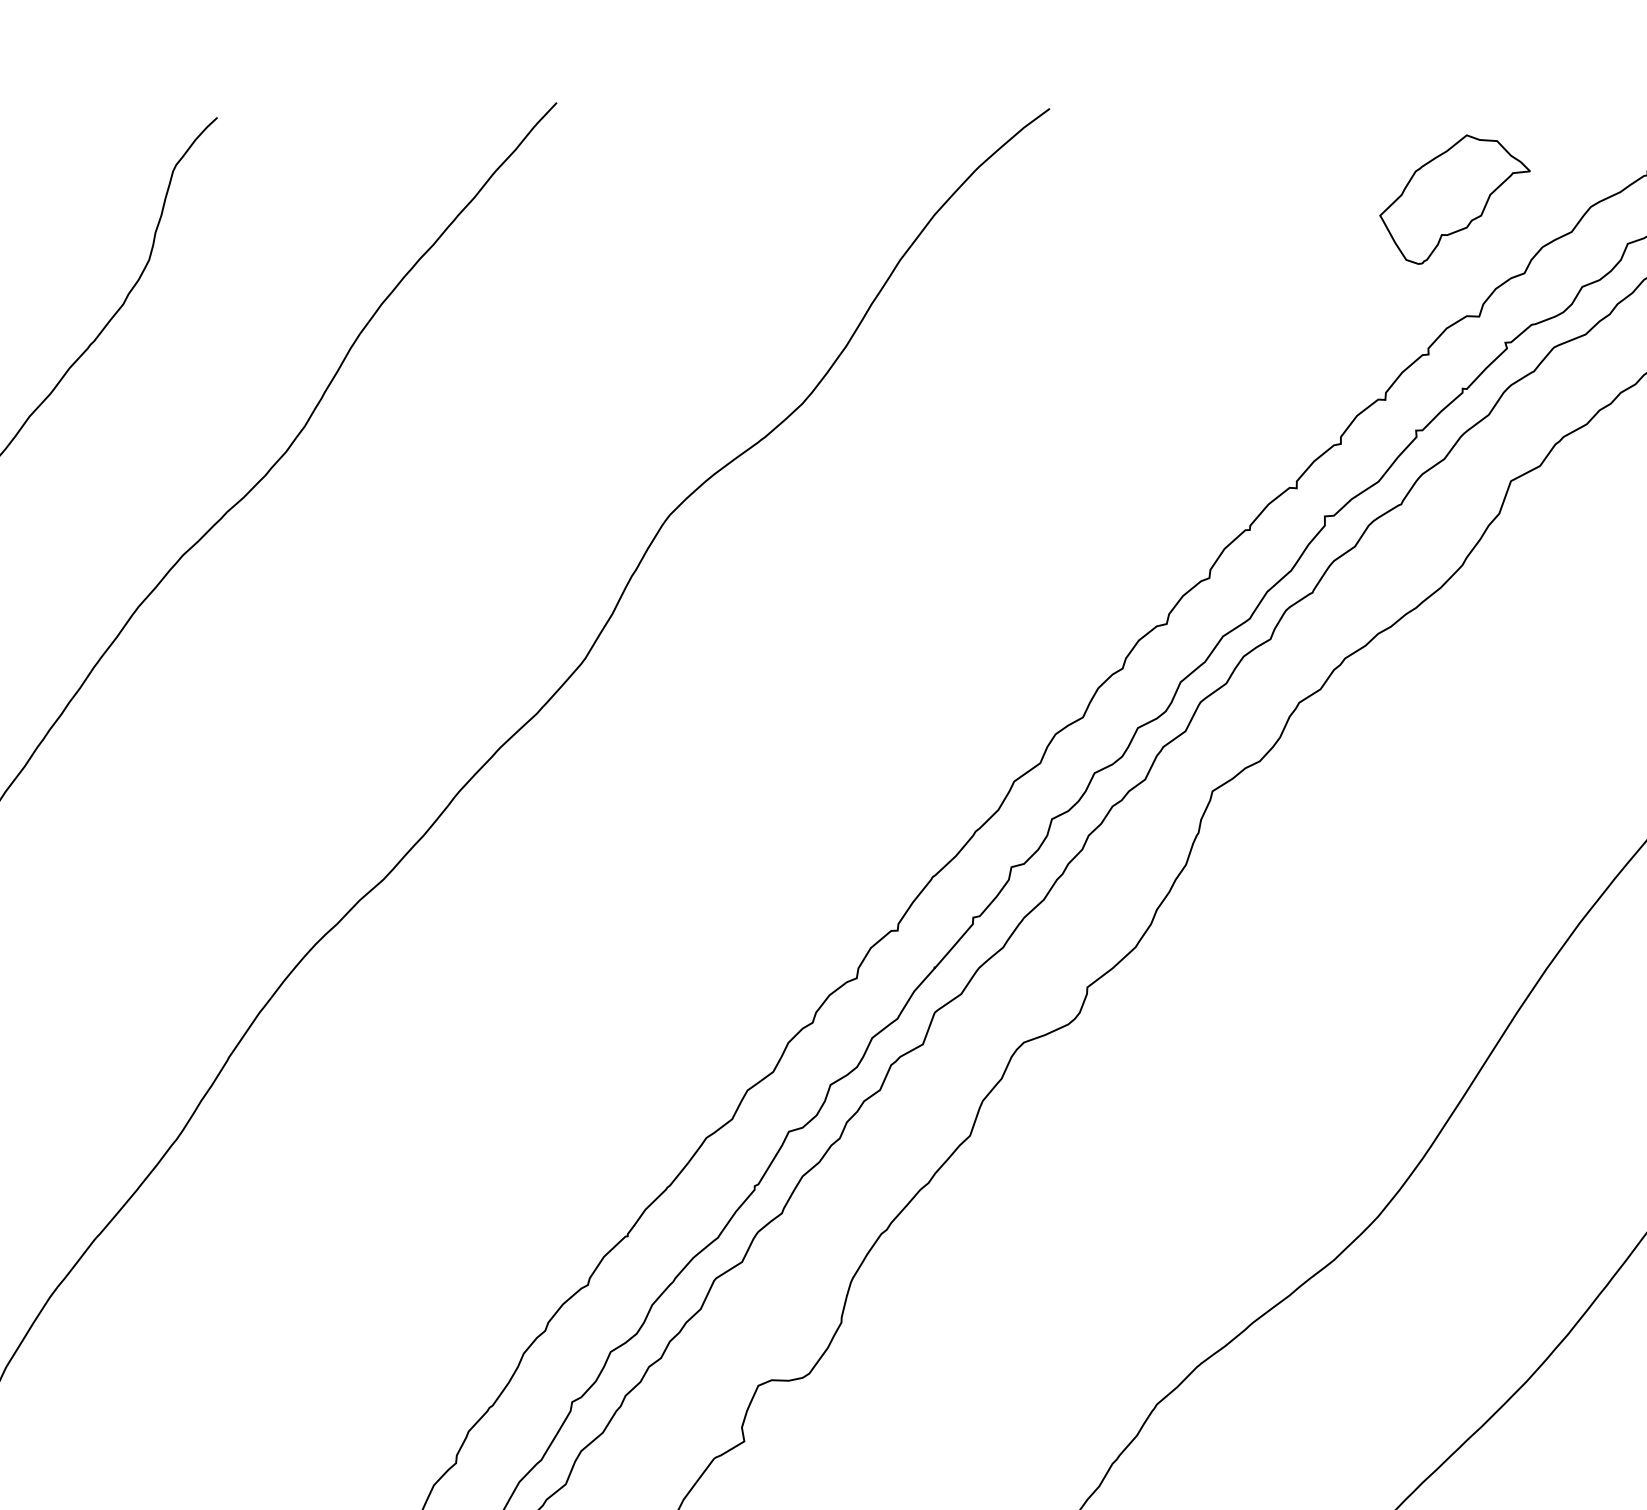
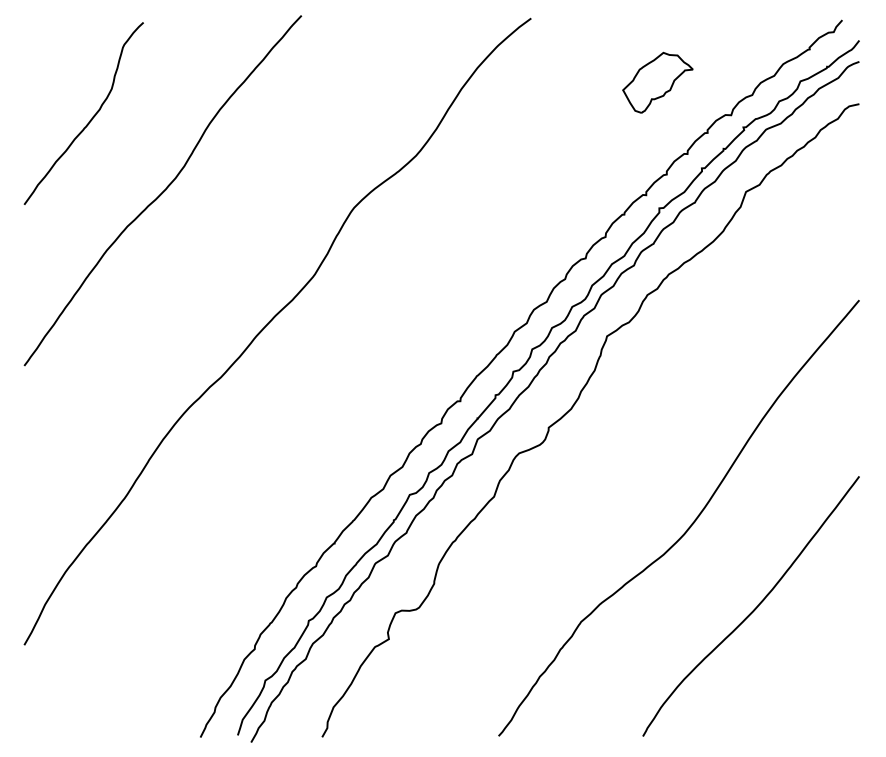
part: (1453, 199) -> (657, 82), moved

